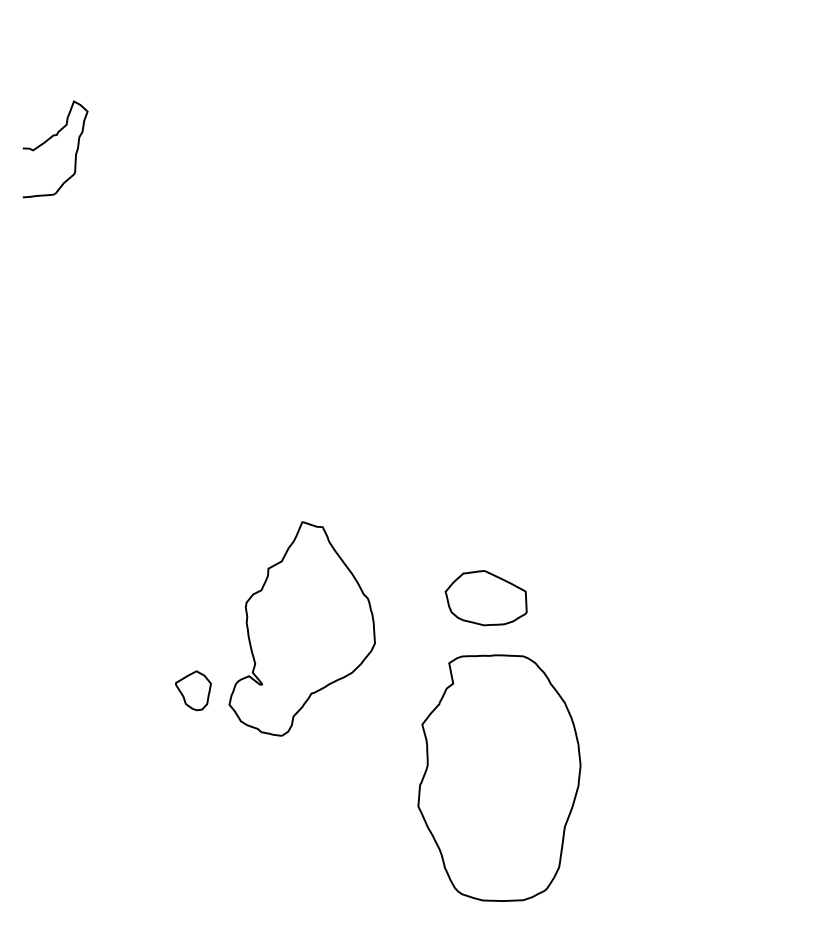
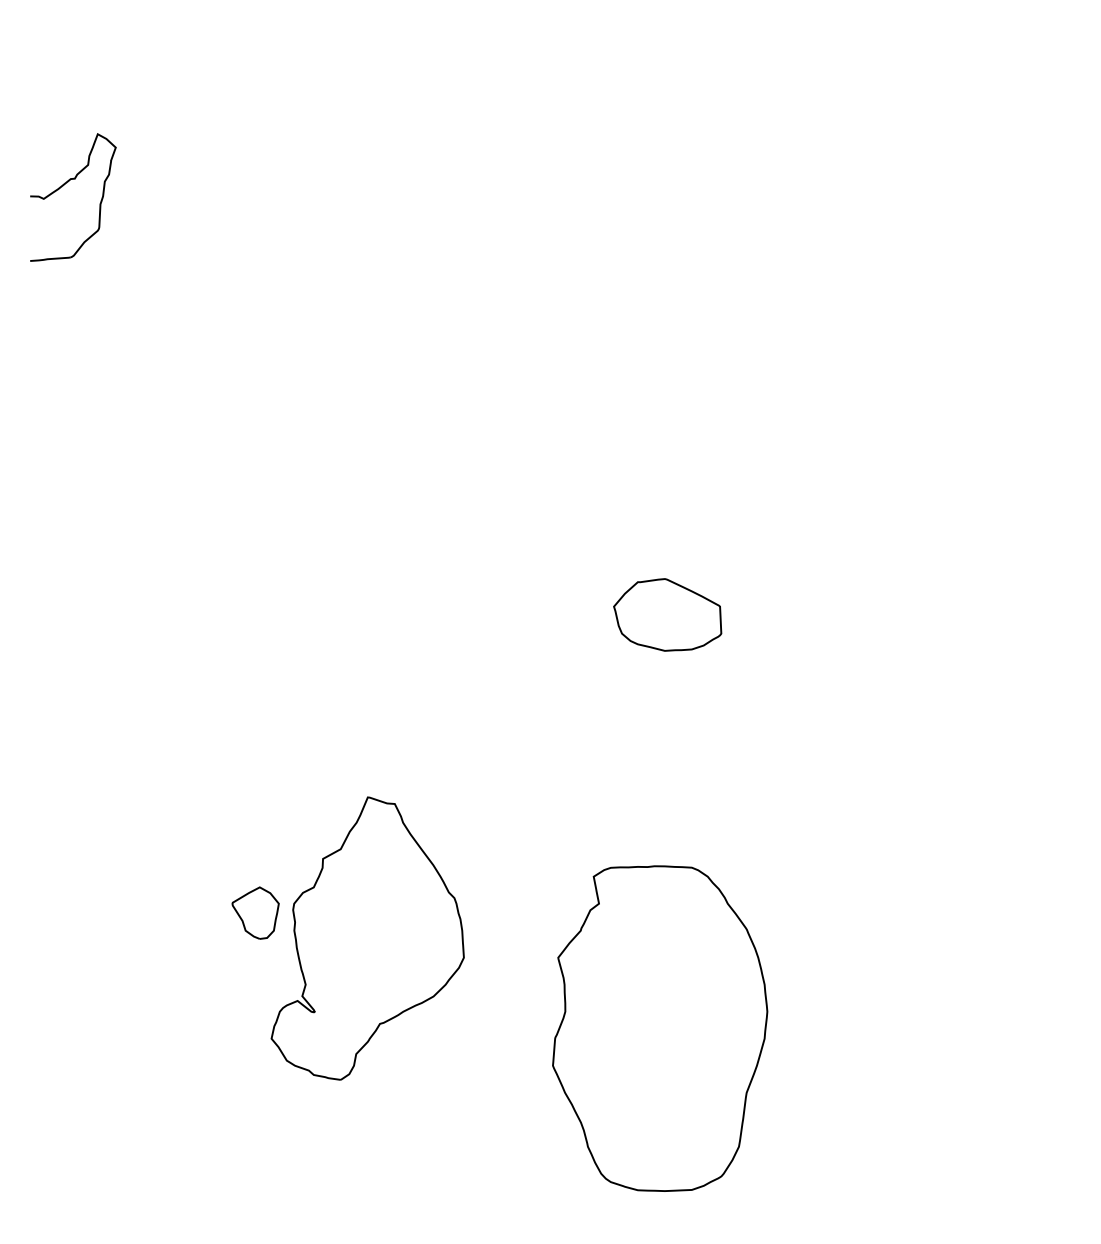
part: (485, 598) -> (666, 615), moved
part: (301, 628) -> (366, 937), moved

